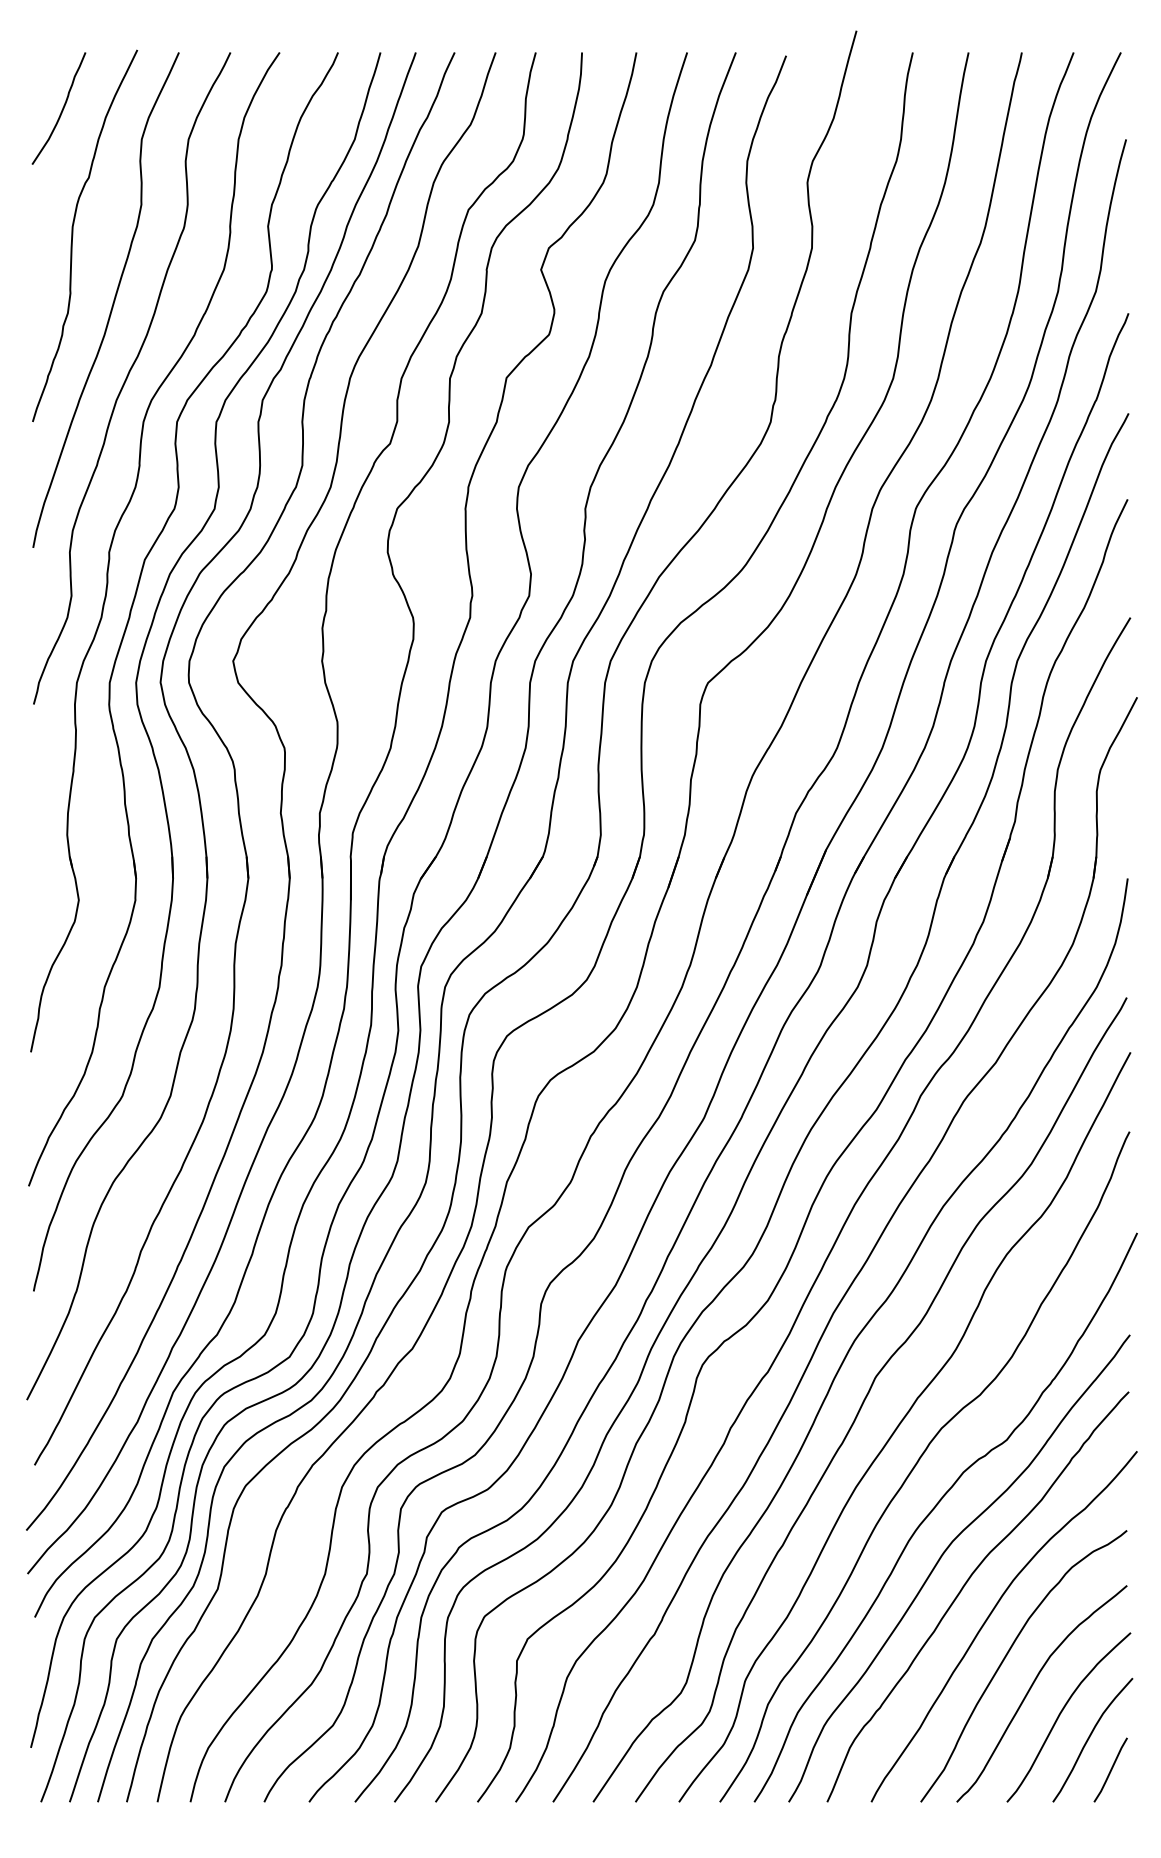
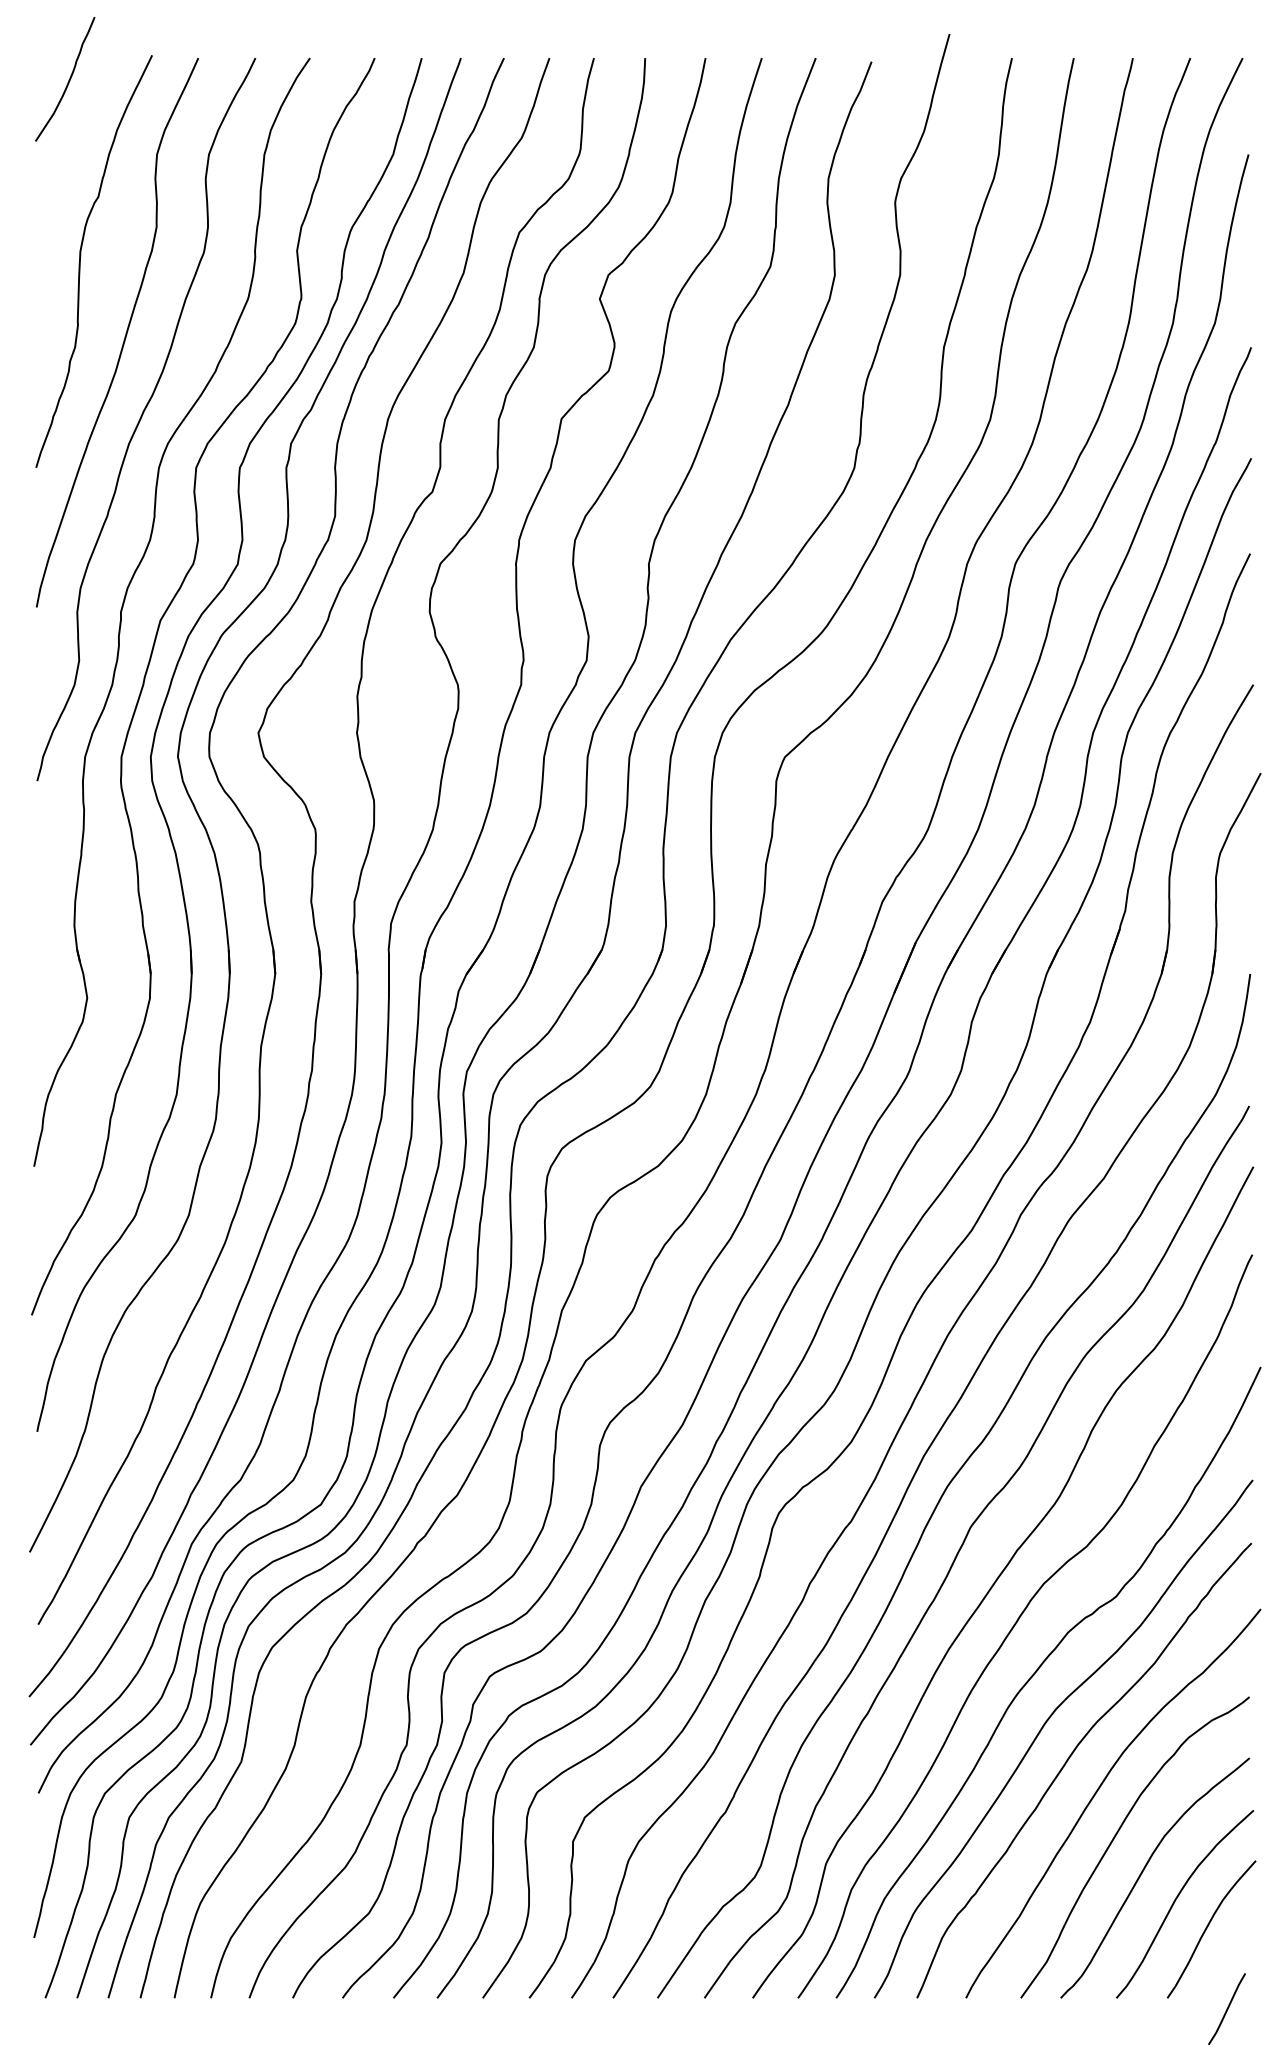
curve: (61, 110) -> (68, 81), moved
line: (1110, 1769) -> (1226, 2008), moved

